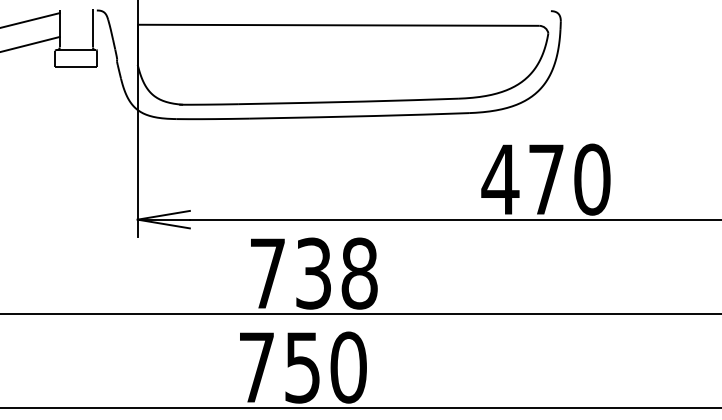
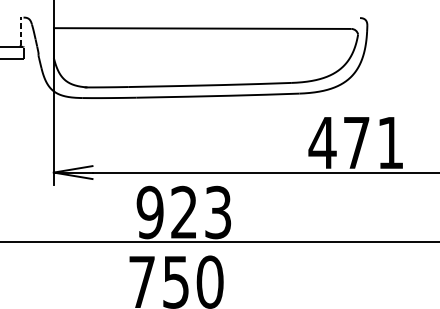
line: (92, 27) -> (20, 30), solid -> dashed
text: (592, 179) -> (390, 142), 470 -> 471
text: (313, 273) -> (184, 212), 738 -> 923

